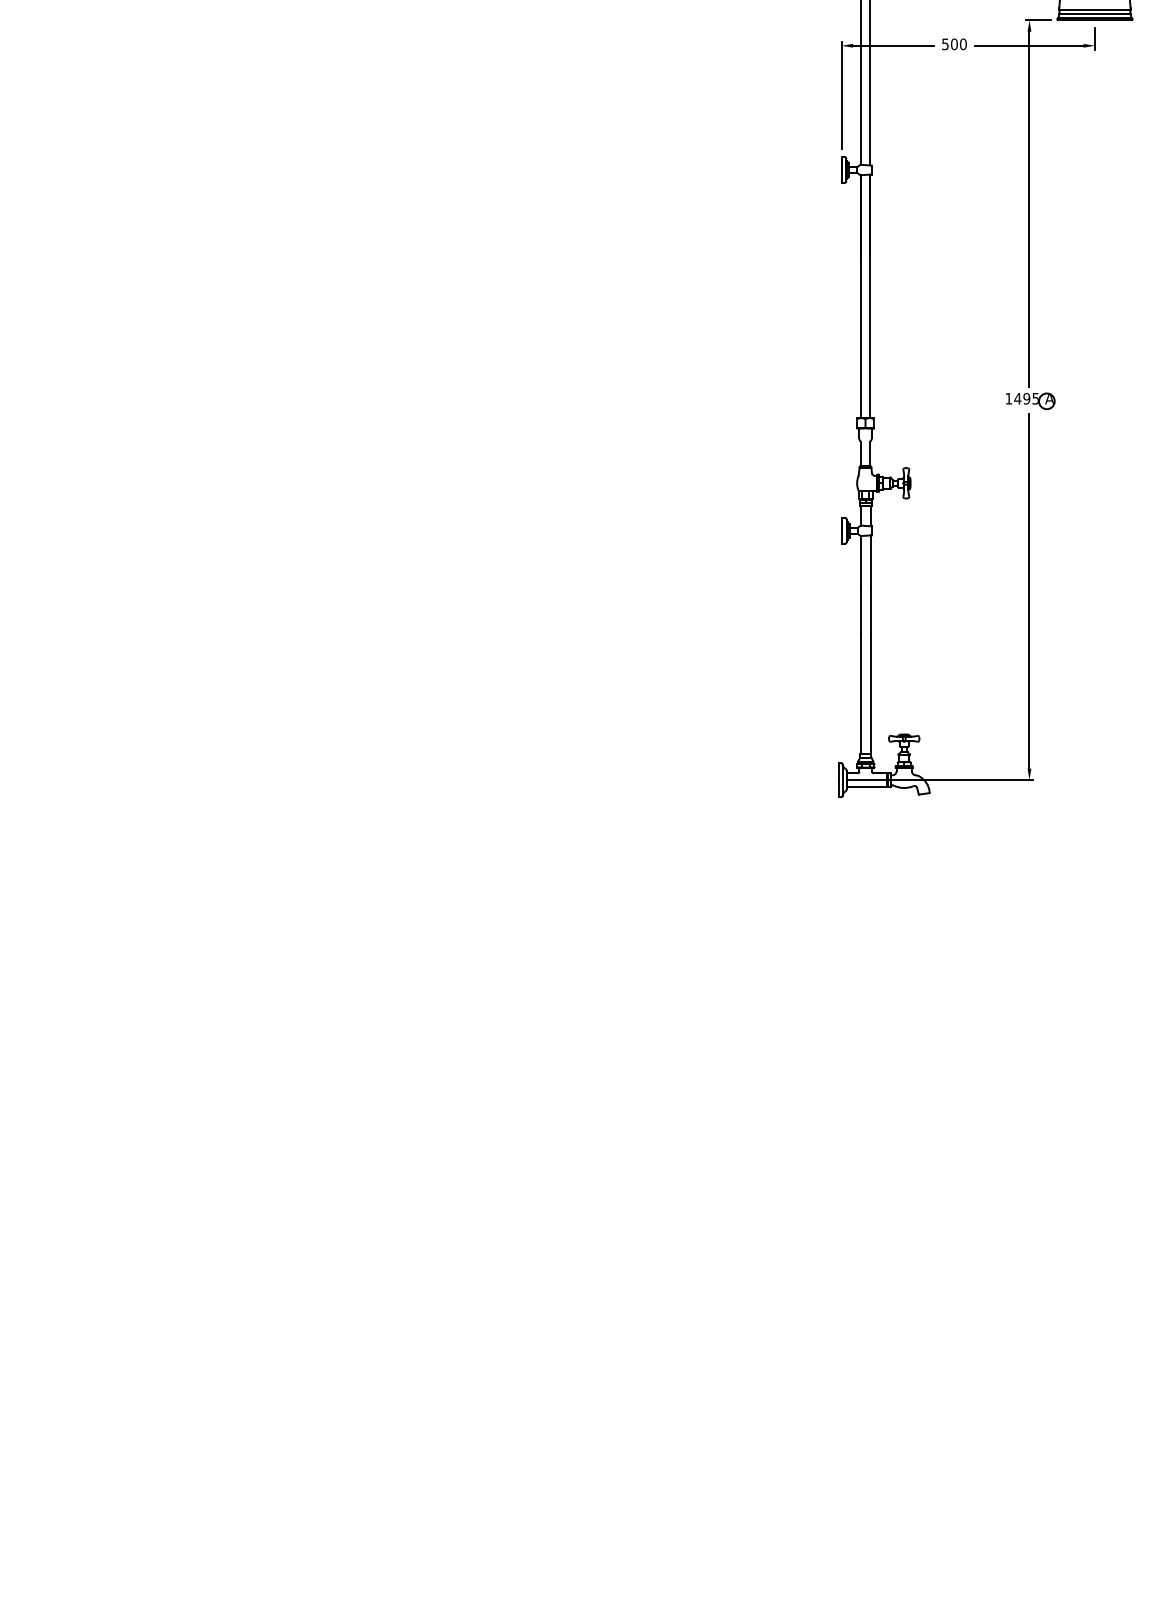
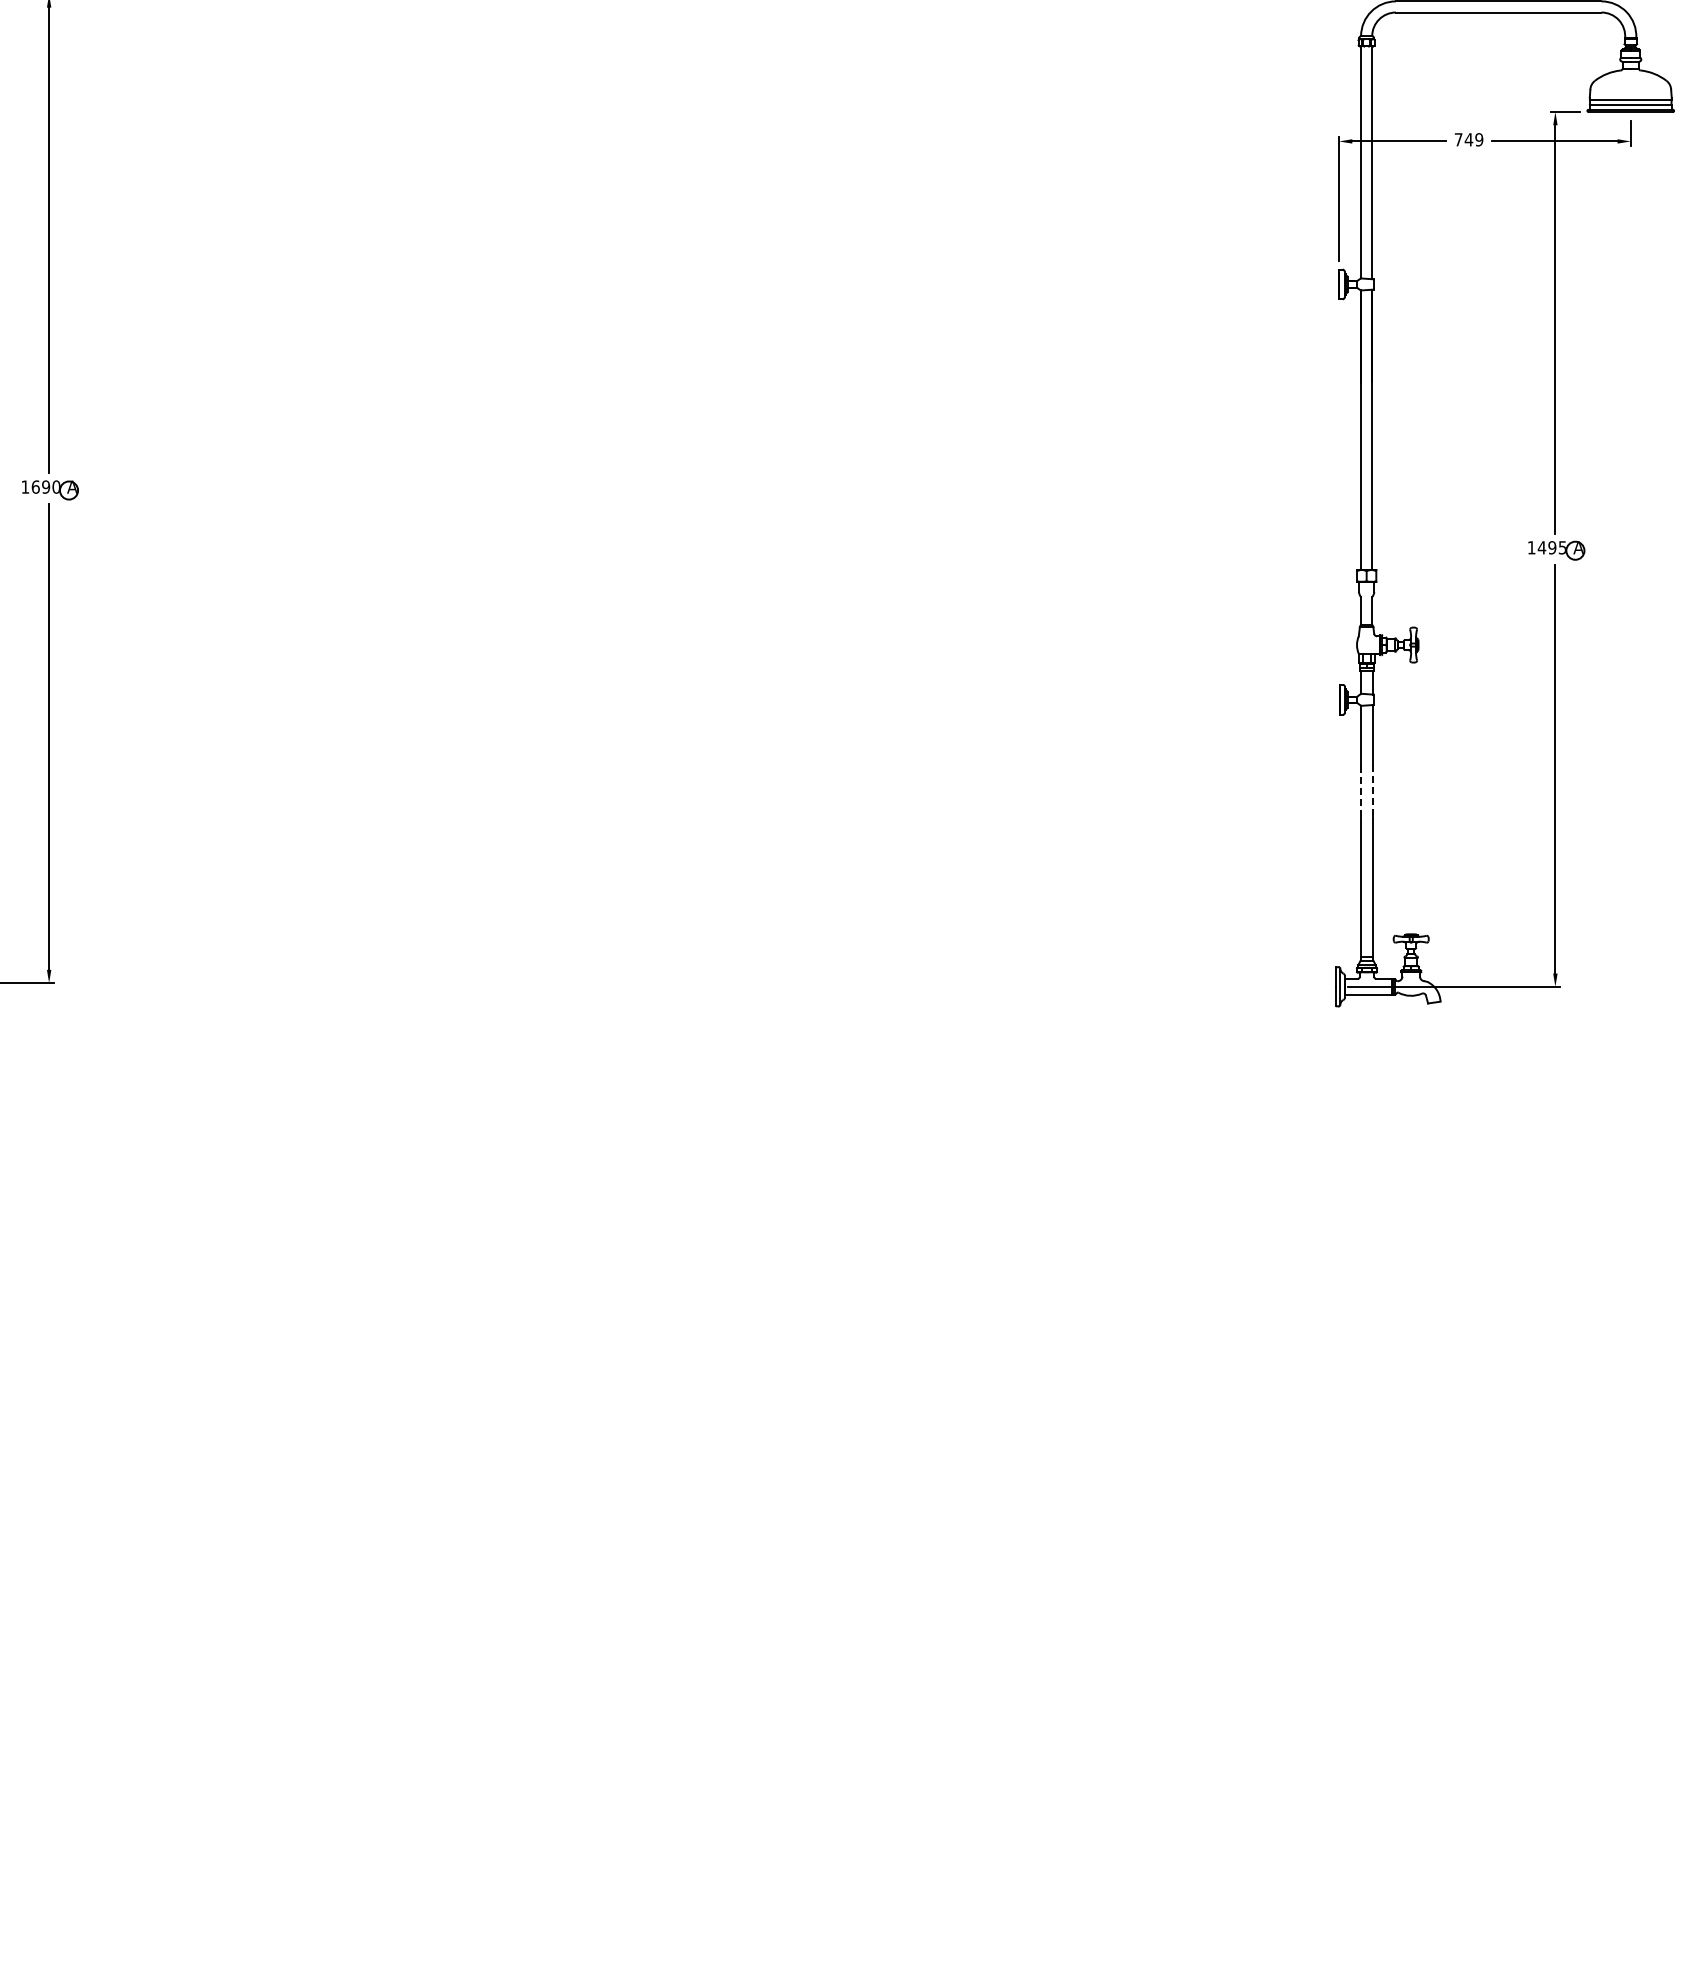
text: (953, 44) -> (1468, 139), 500 -> 749
line: (870, 610) -> (1372, 791), solid -> dashed
line: (861, 611) -> (1361, 792), solid -> dashed

